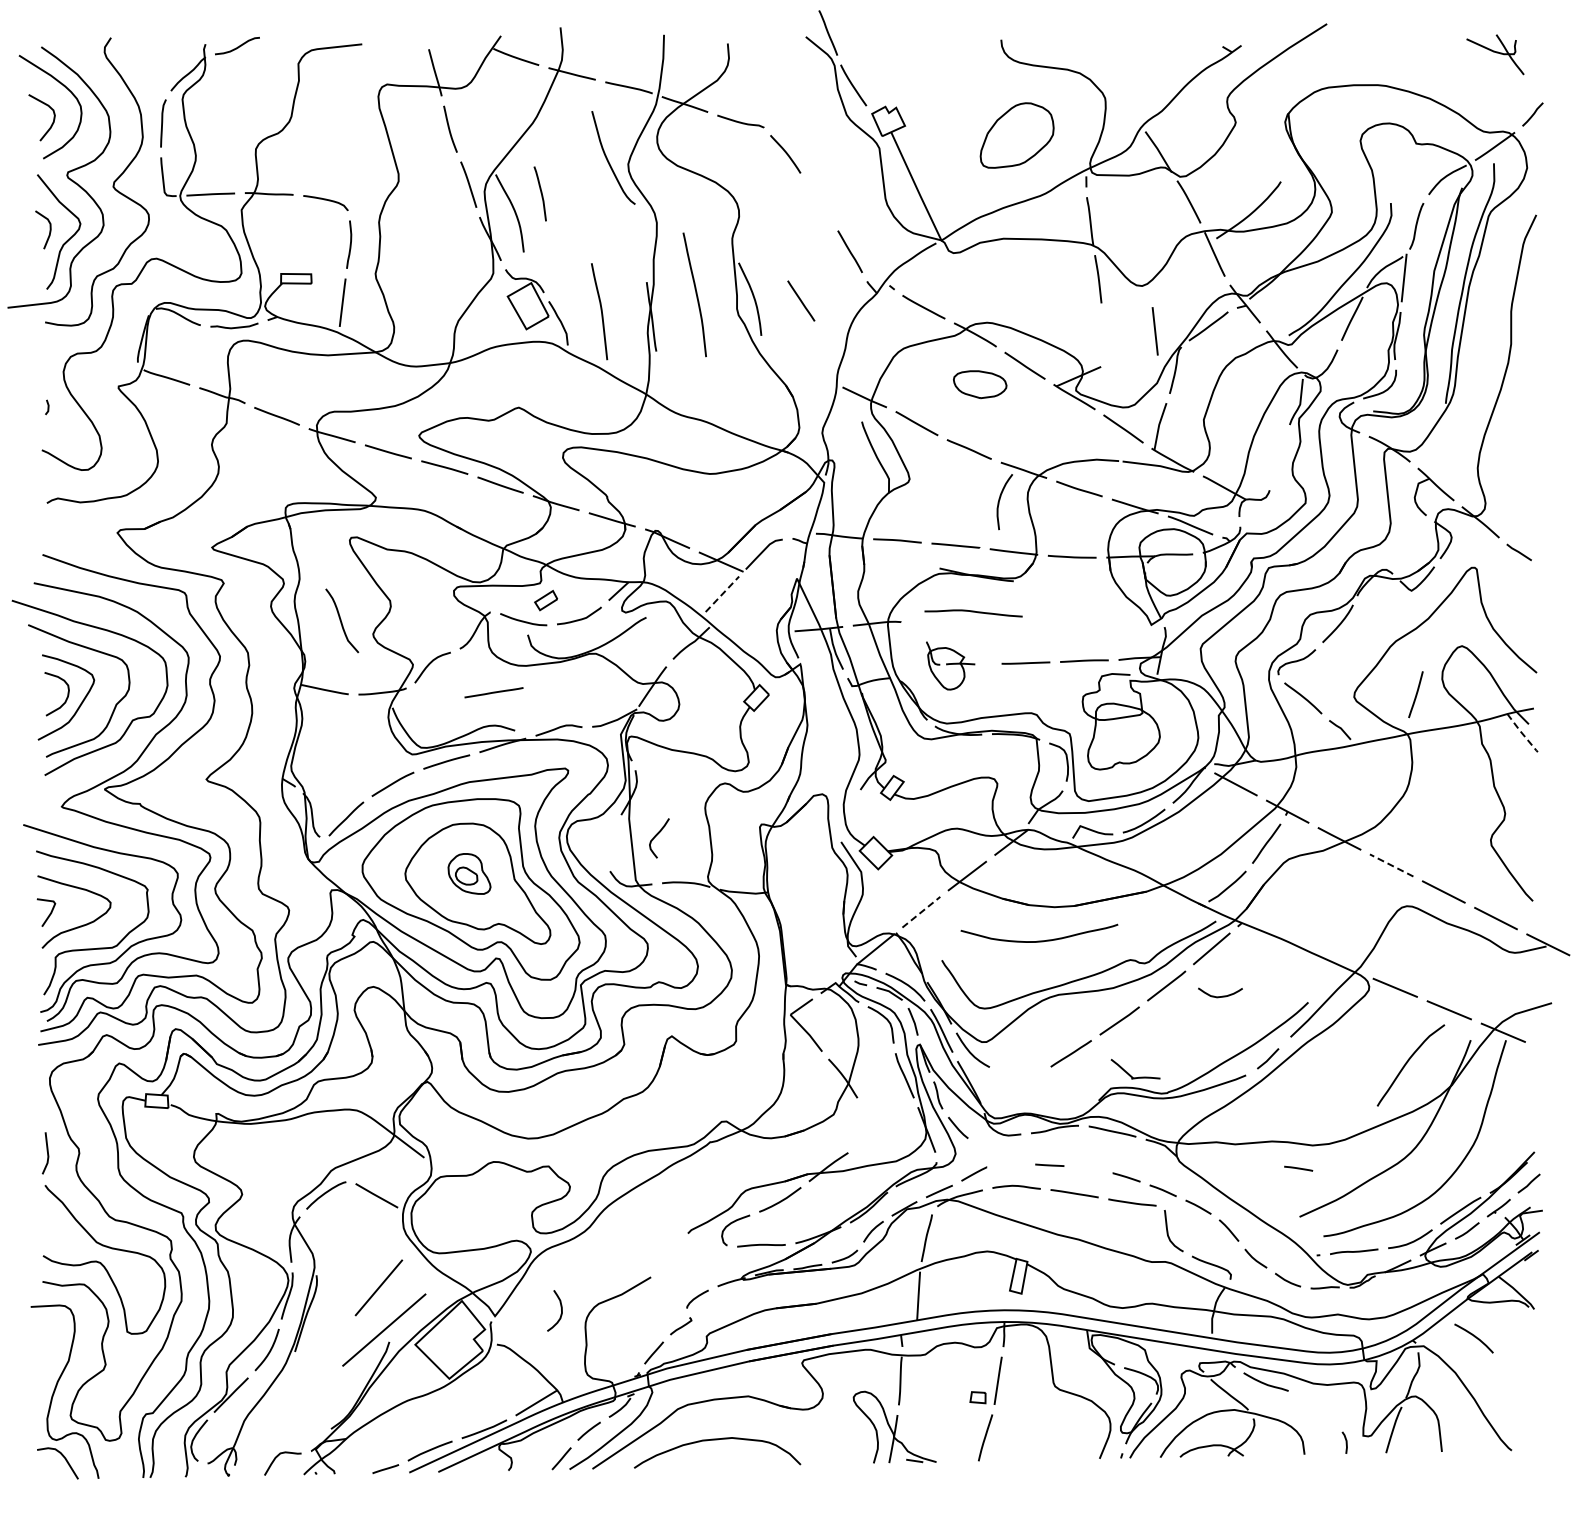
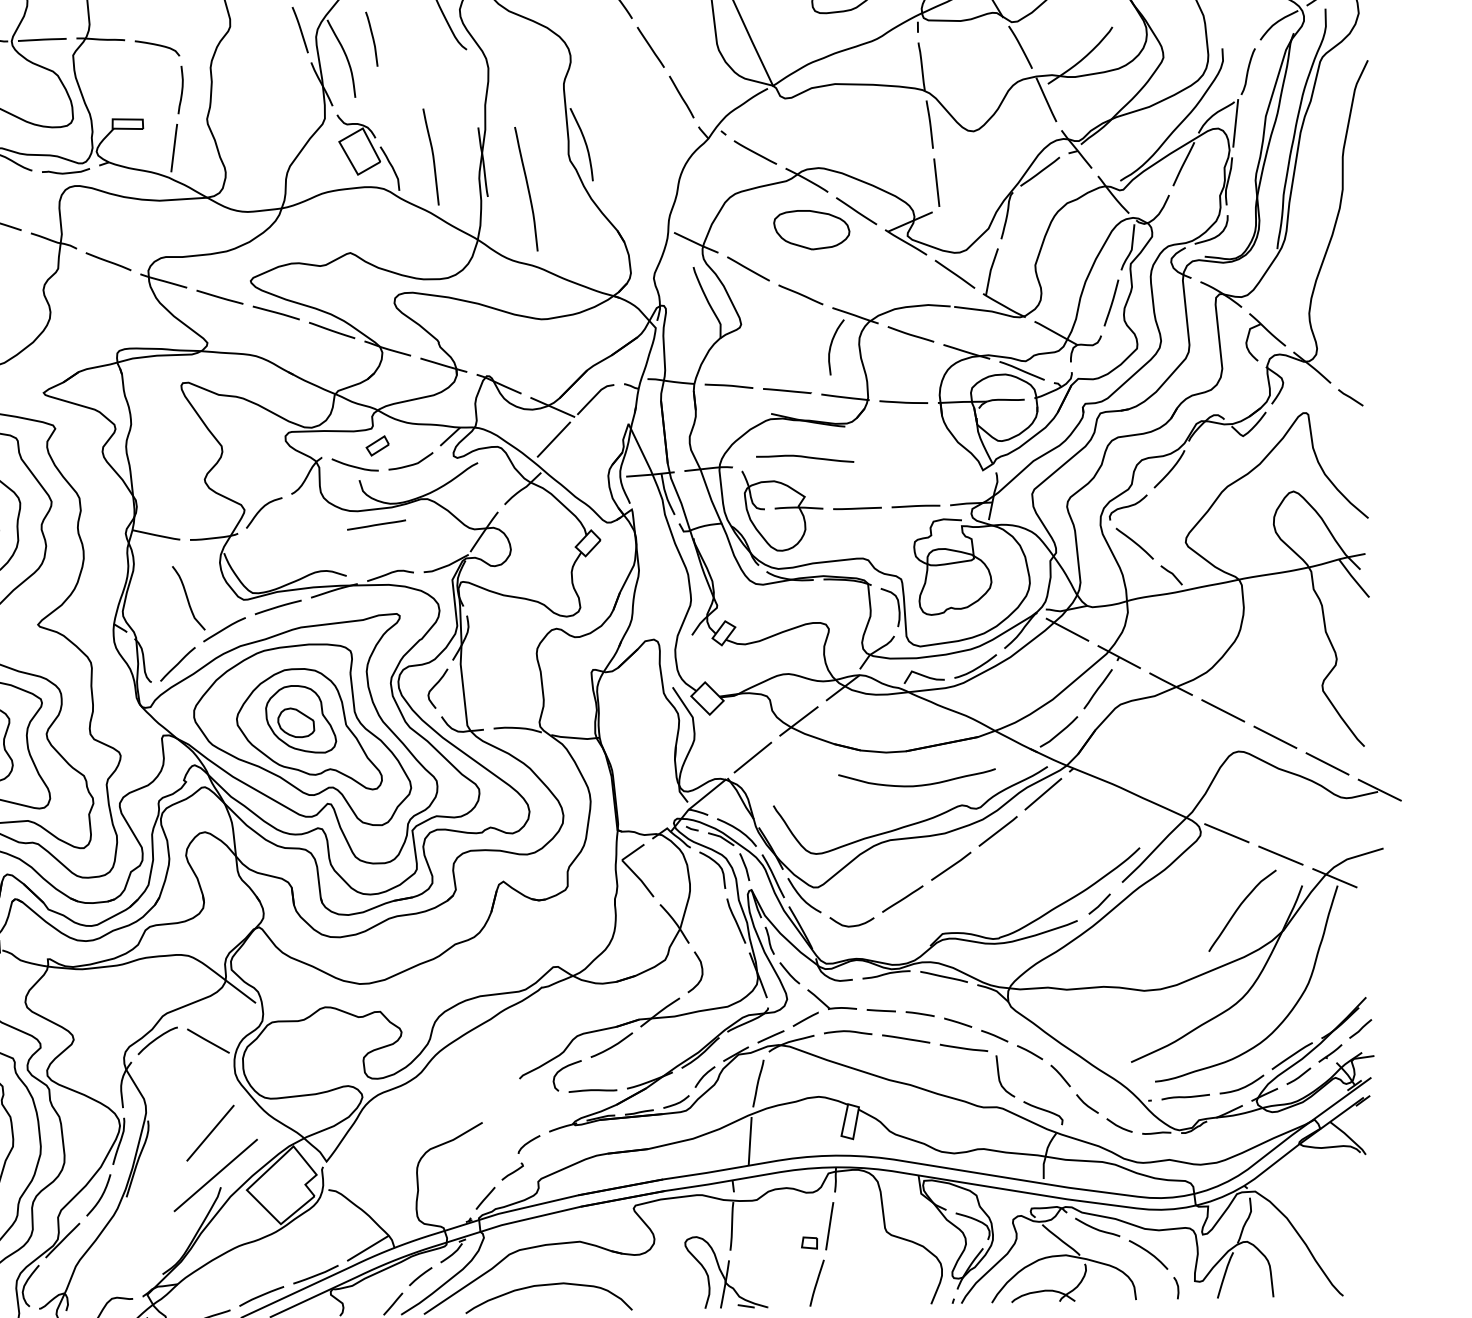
curve: (695, 294) -> (527, 188), moved
line: (801, 300) -> (651, 46), moved
line: (1154, 331) -> (936, 182), moved
part: (979, 384) -> (811, 229), size x1.43
line: (722, 593) -> (554, 438), dashed -> solid
curve: (341, 620) -> (188, 597), moved
part: (950, 665) -> (782, 510), size x1.67
line: (493, 692) -> (376, 524), moved
line: (1415, 694) -> (1111, 302), moved
line: (1522, 733) -> (1354, 578), dashed -> solid
curve: (657, 835) -> (436, 685), moved
line: (1391, 865) -> (1223, 710), dashed -> solid
part: (469, 873) -> (301, 718), size x1.67
line: (921, 911) -> (753, 756), dashed -> solid
curve: (1039, 940) -> (917, 784), moved
curve: (1222, 995) -> (854, 924), moved
part: (1130, 1074) -> (827, 1004), moved
line: (1298, 1168) -> (920, 1013), moved
curve: (560, 1307) -> (701, 968), moved
curve: (1474, 1337) -> (1149, 1253), moved

